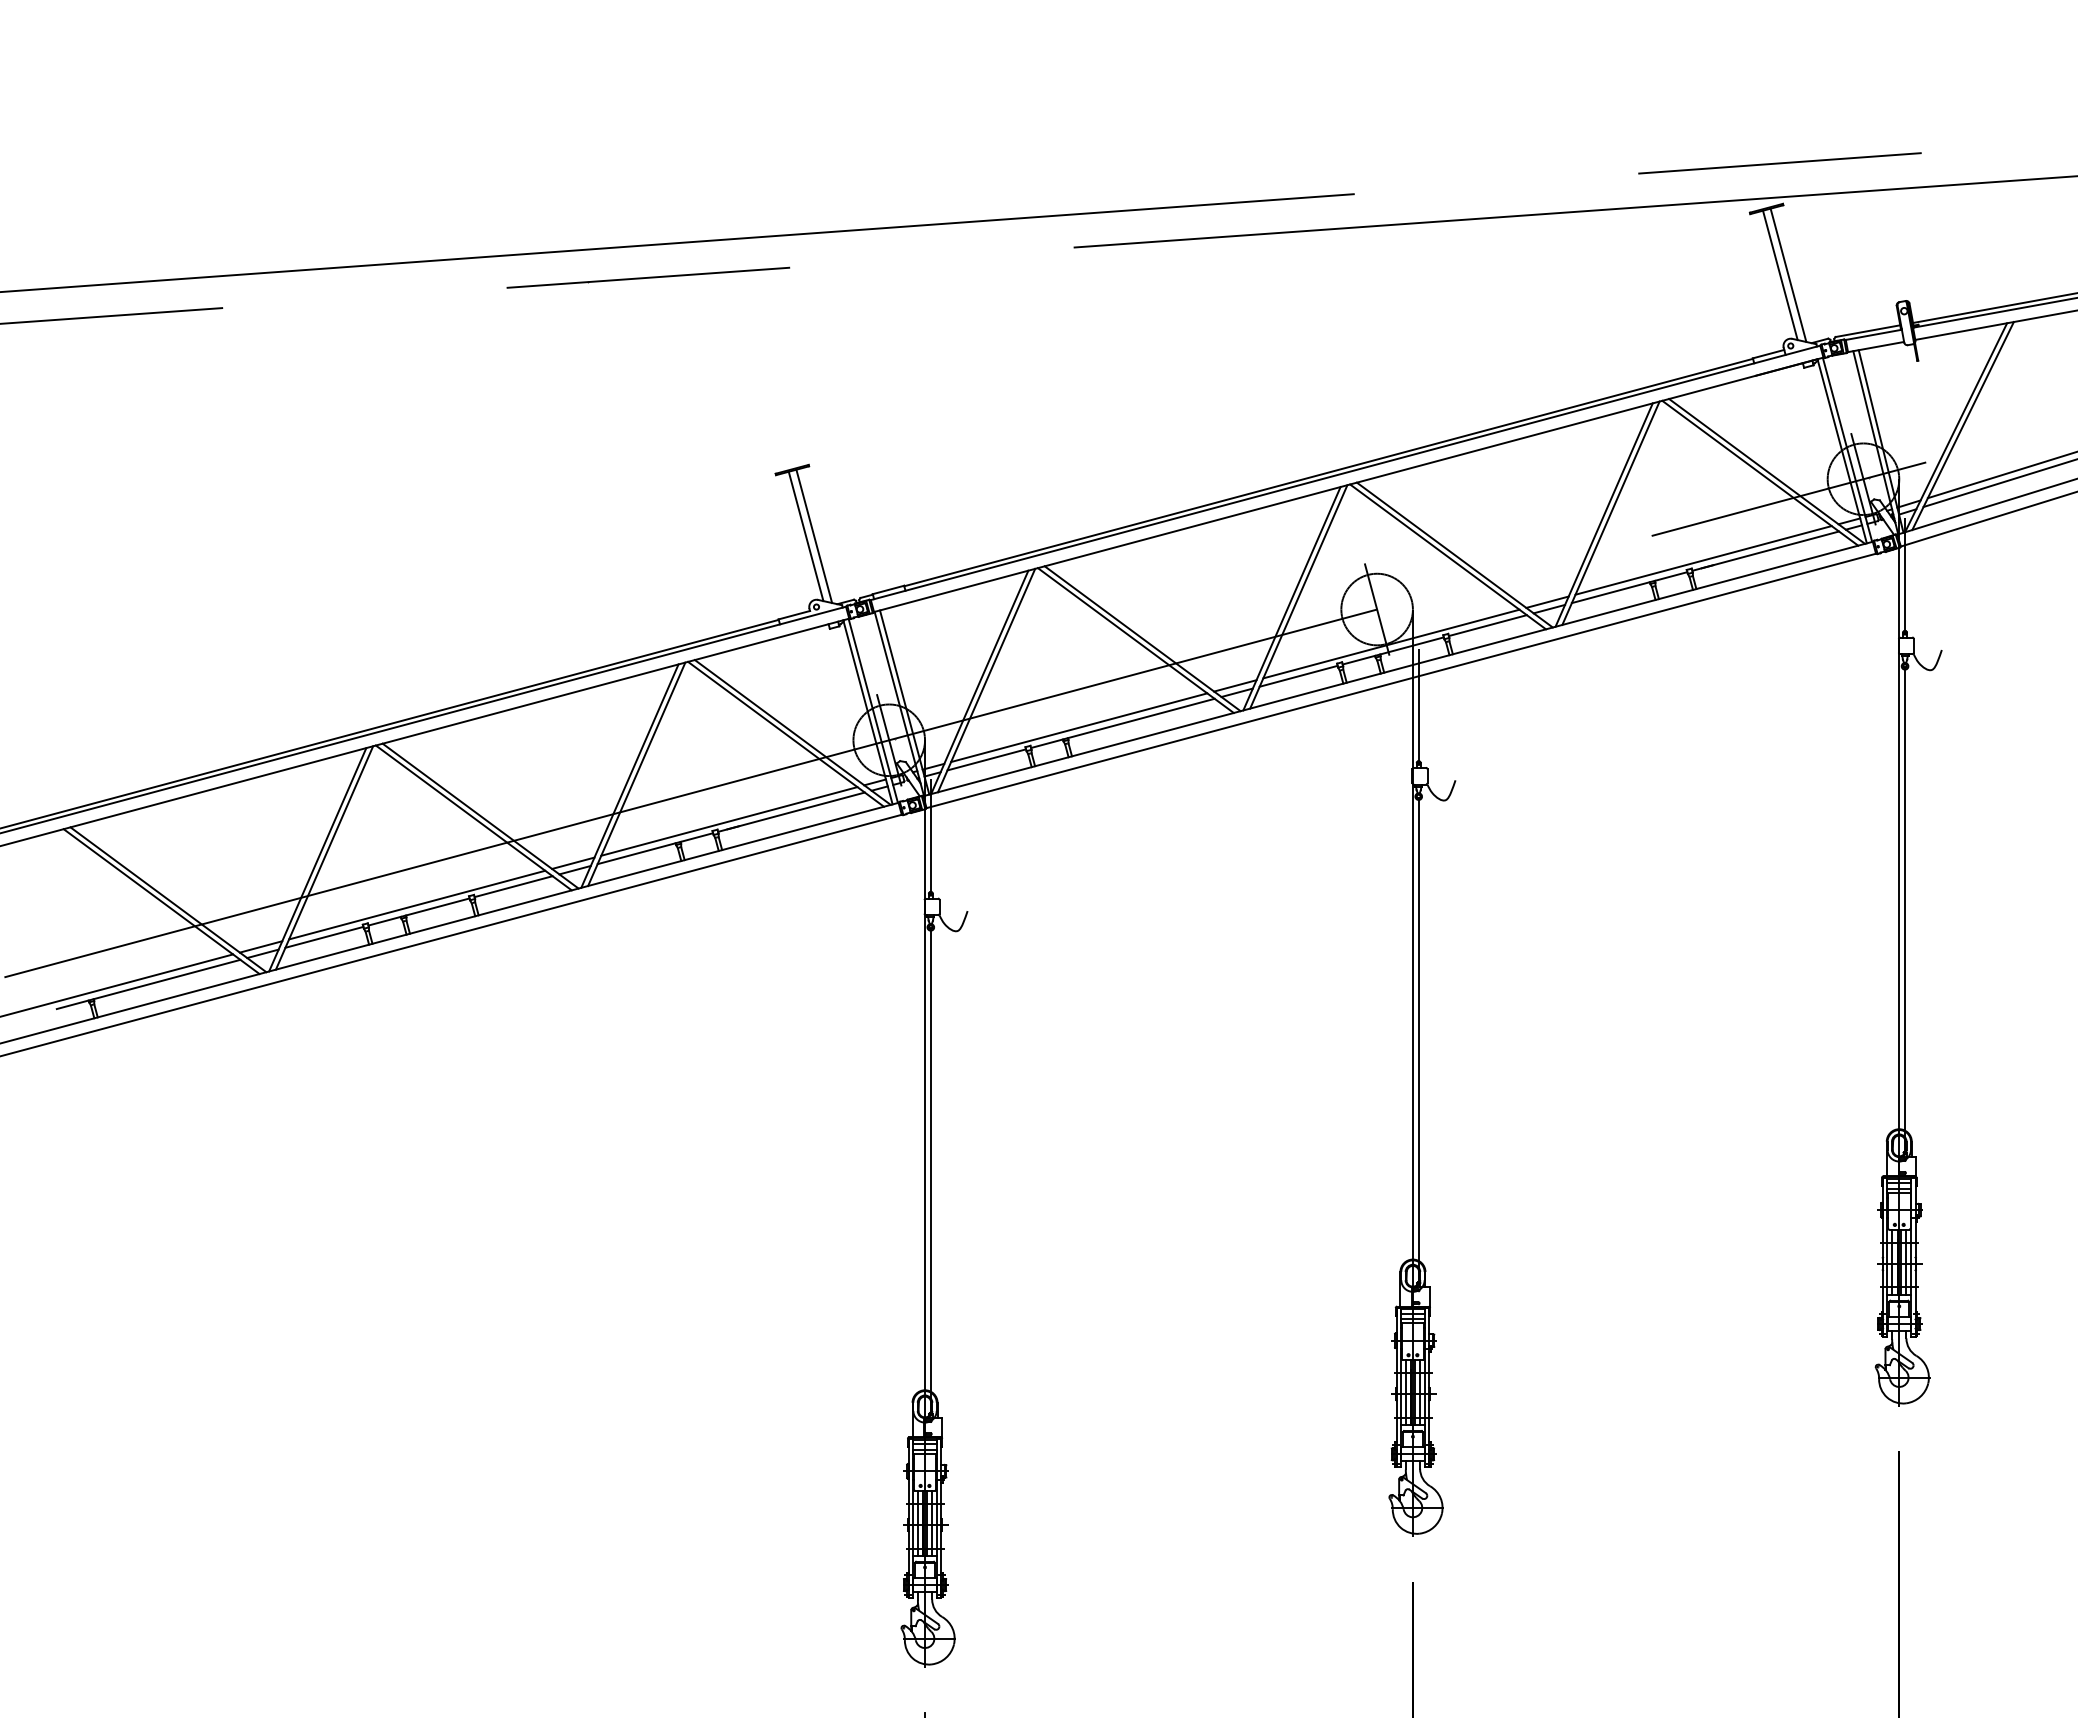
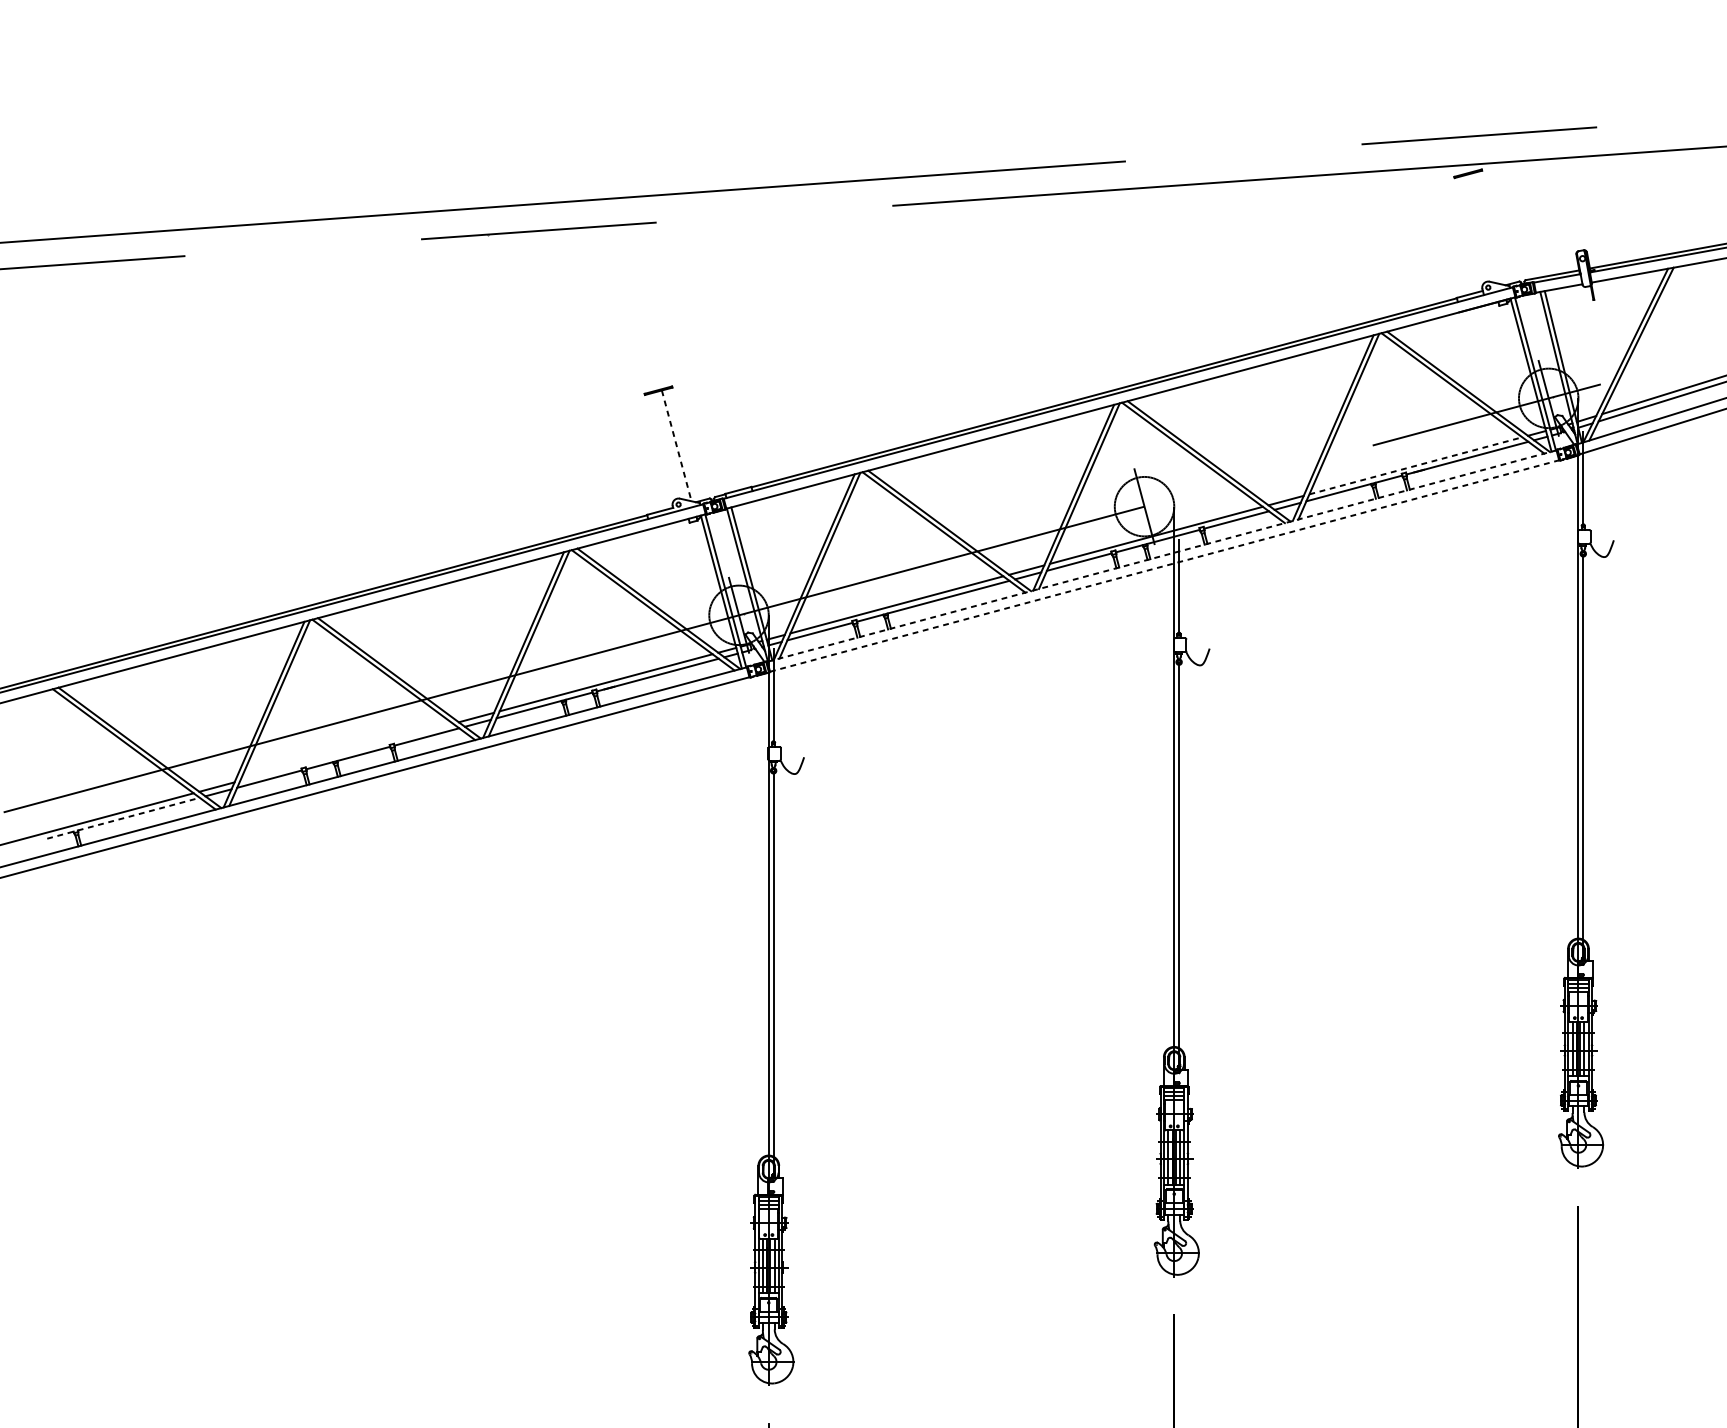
line: (1788, 274) -> (1486, 228), removed
line: (1780, 275) -> (1479, 229), removed
line: (805, 536) -> (669, 445), removed
line: (814, 536) -> (676, 445), solid -> dashed
line: (1703, 560) -> (1415, 465), solid -> dashed
line: (1398, 668) -> (1162, 555), solid -> dashed
line: (1401, 680) -> (1164, 565), solid -> dashed
line: (417, 904) -> (346, 751), removed
line: (149, 984) -> (124, 818), solid -> dashed

